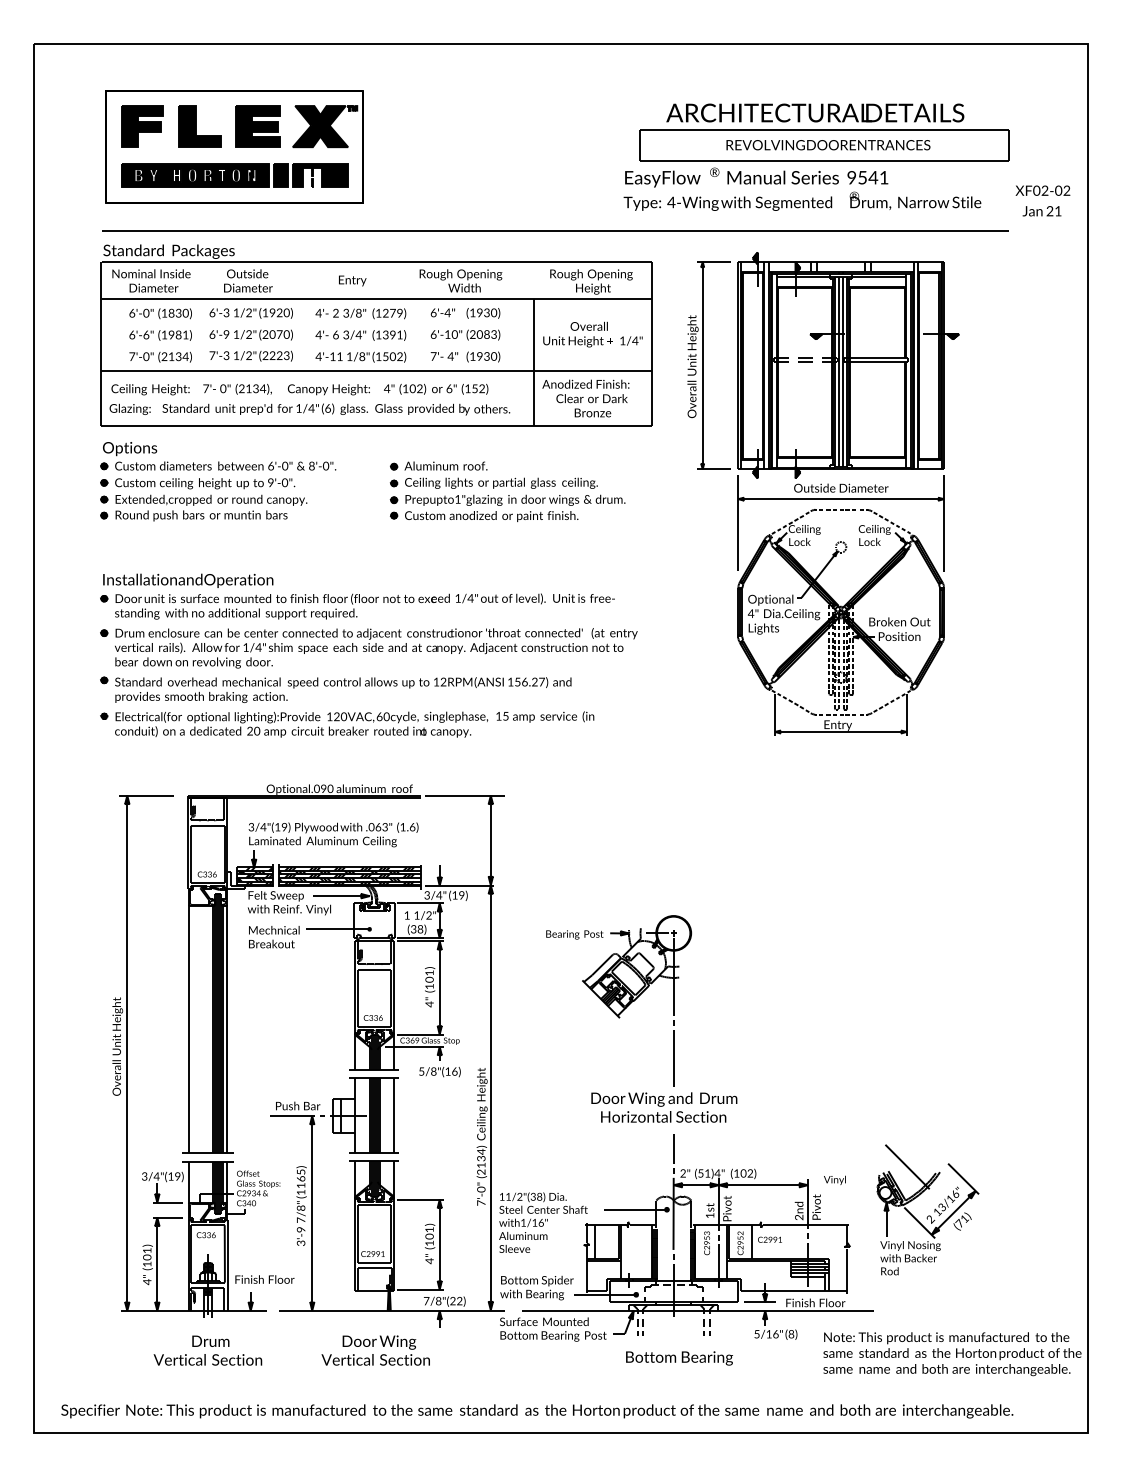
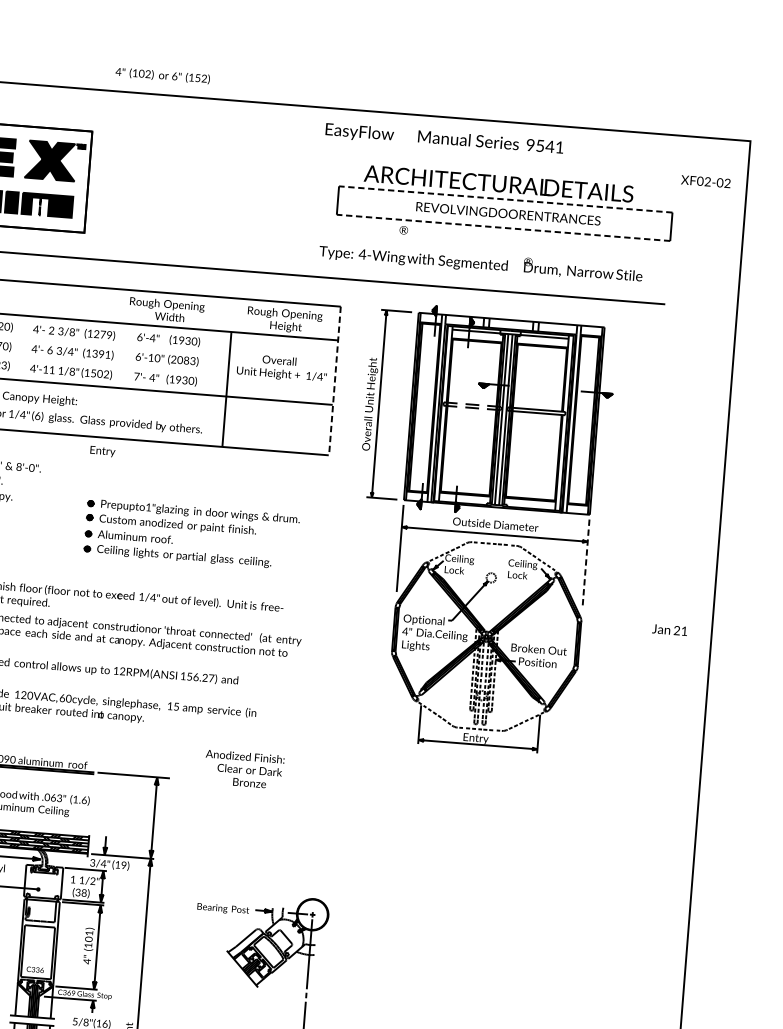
line: (824, 129) -> (506, 199), solid -> dashed
line: (824, 161) -> (503, 228), solid -> dashed
text: (756, 178) -> (444, 139), moved
text: (1042, 190) -> (705, 181), moved
text: (1041, 211) -> (669, 630), moved
text: (352, 280) -> (102, 451), moved
line: (652, 344) -> (335, 381), solid -> dashed
text: (436, 389) -> (163, 76), moved
text: (585, 398) -> (243, 769), moved
part: (493, 474) -> (177, 547), moved
line: (944, 523) -> (586, 563), solid -> dashed

